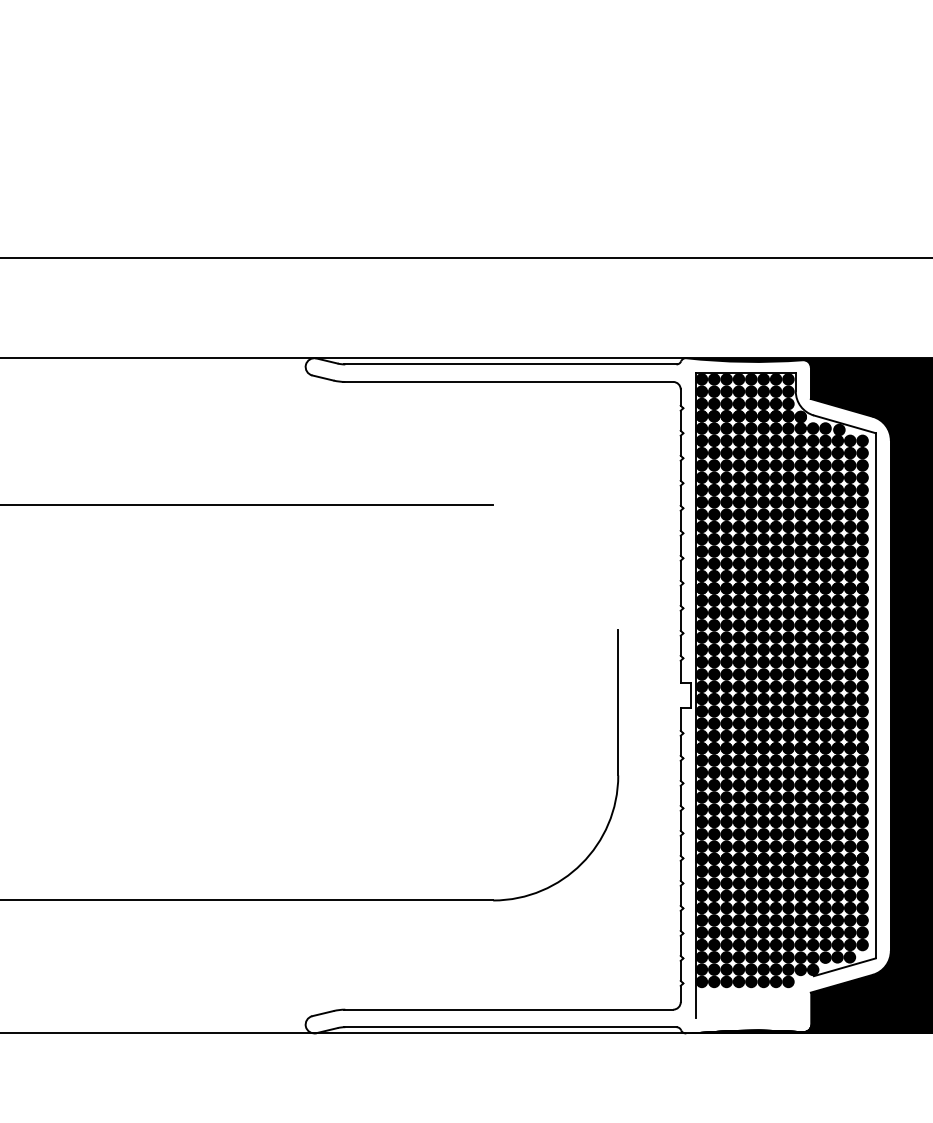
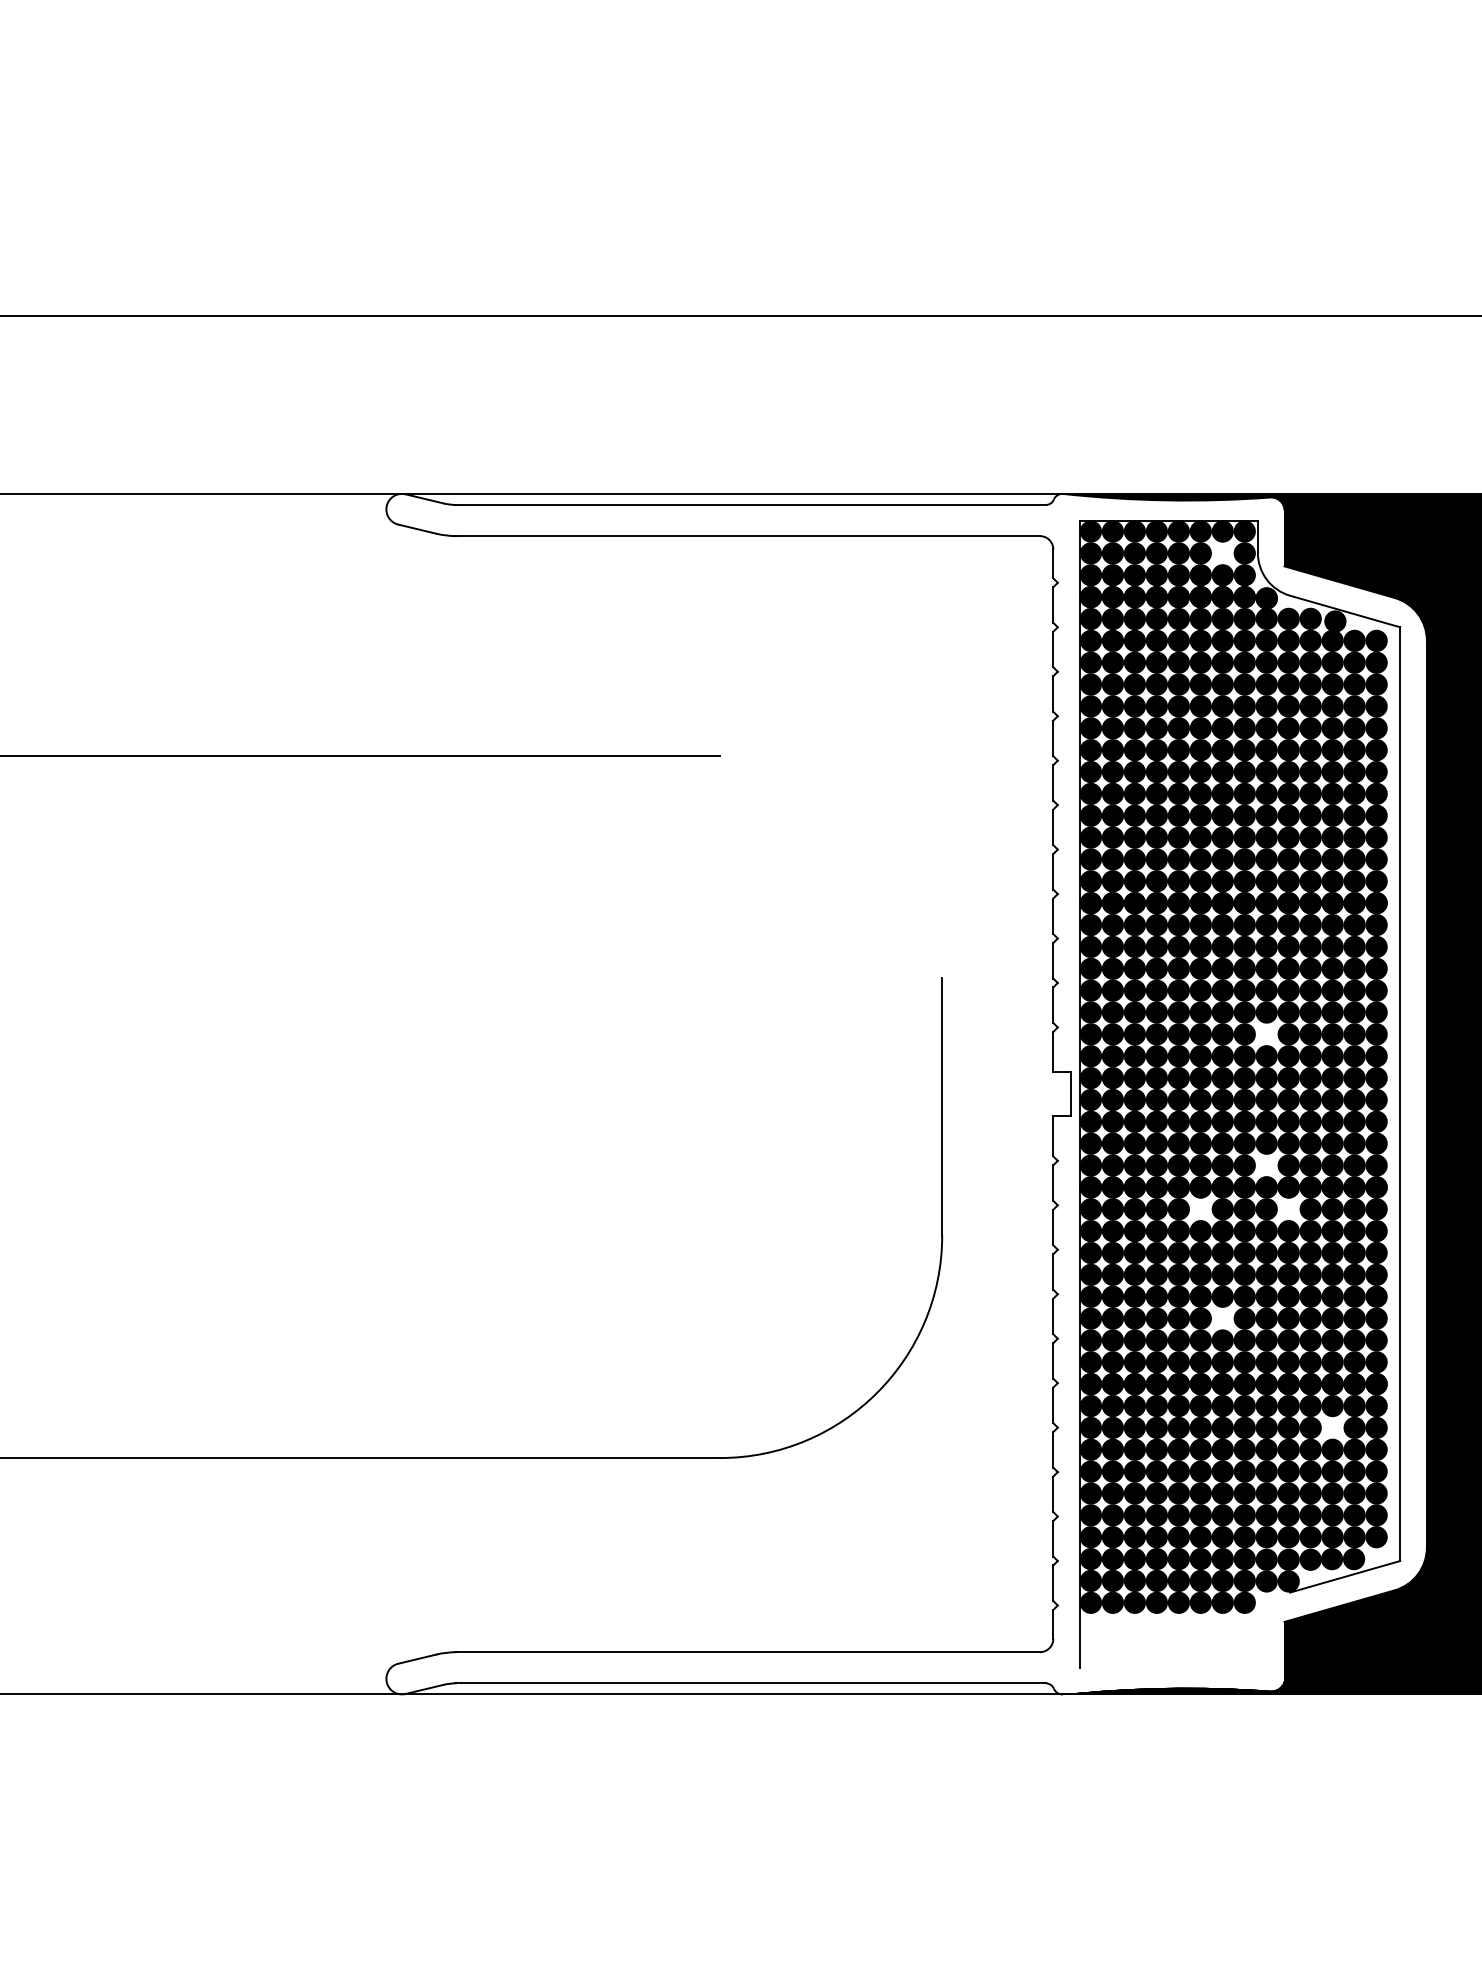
fill: (775, 391) -> (1221, 553), removed
fill: (800, 661) -> (1266, 1033), removed
fill: (800, 735) -> (1266, 1164), removed
fill: (763, 760) -> (1200, 1209), removed
fill: (812, 760) -> (1287, 1209), removed
fill: (775, 821) -> (1221, 1317), removed
fill: (837, 883) -> (1332, 1427), removed

